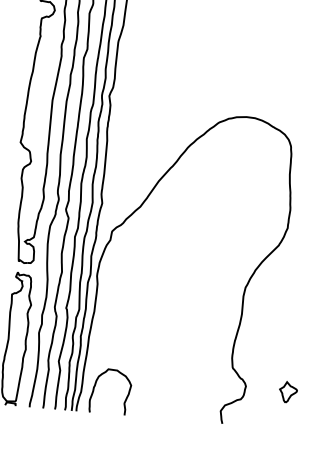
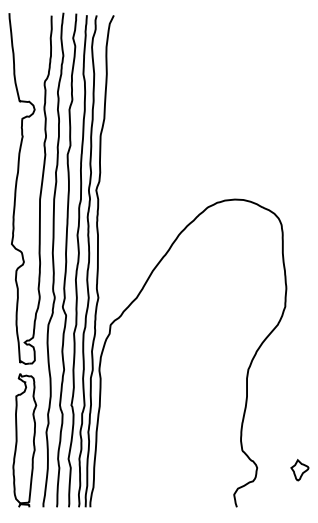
curve: (95, 386) -> (107, 480), removed

